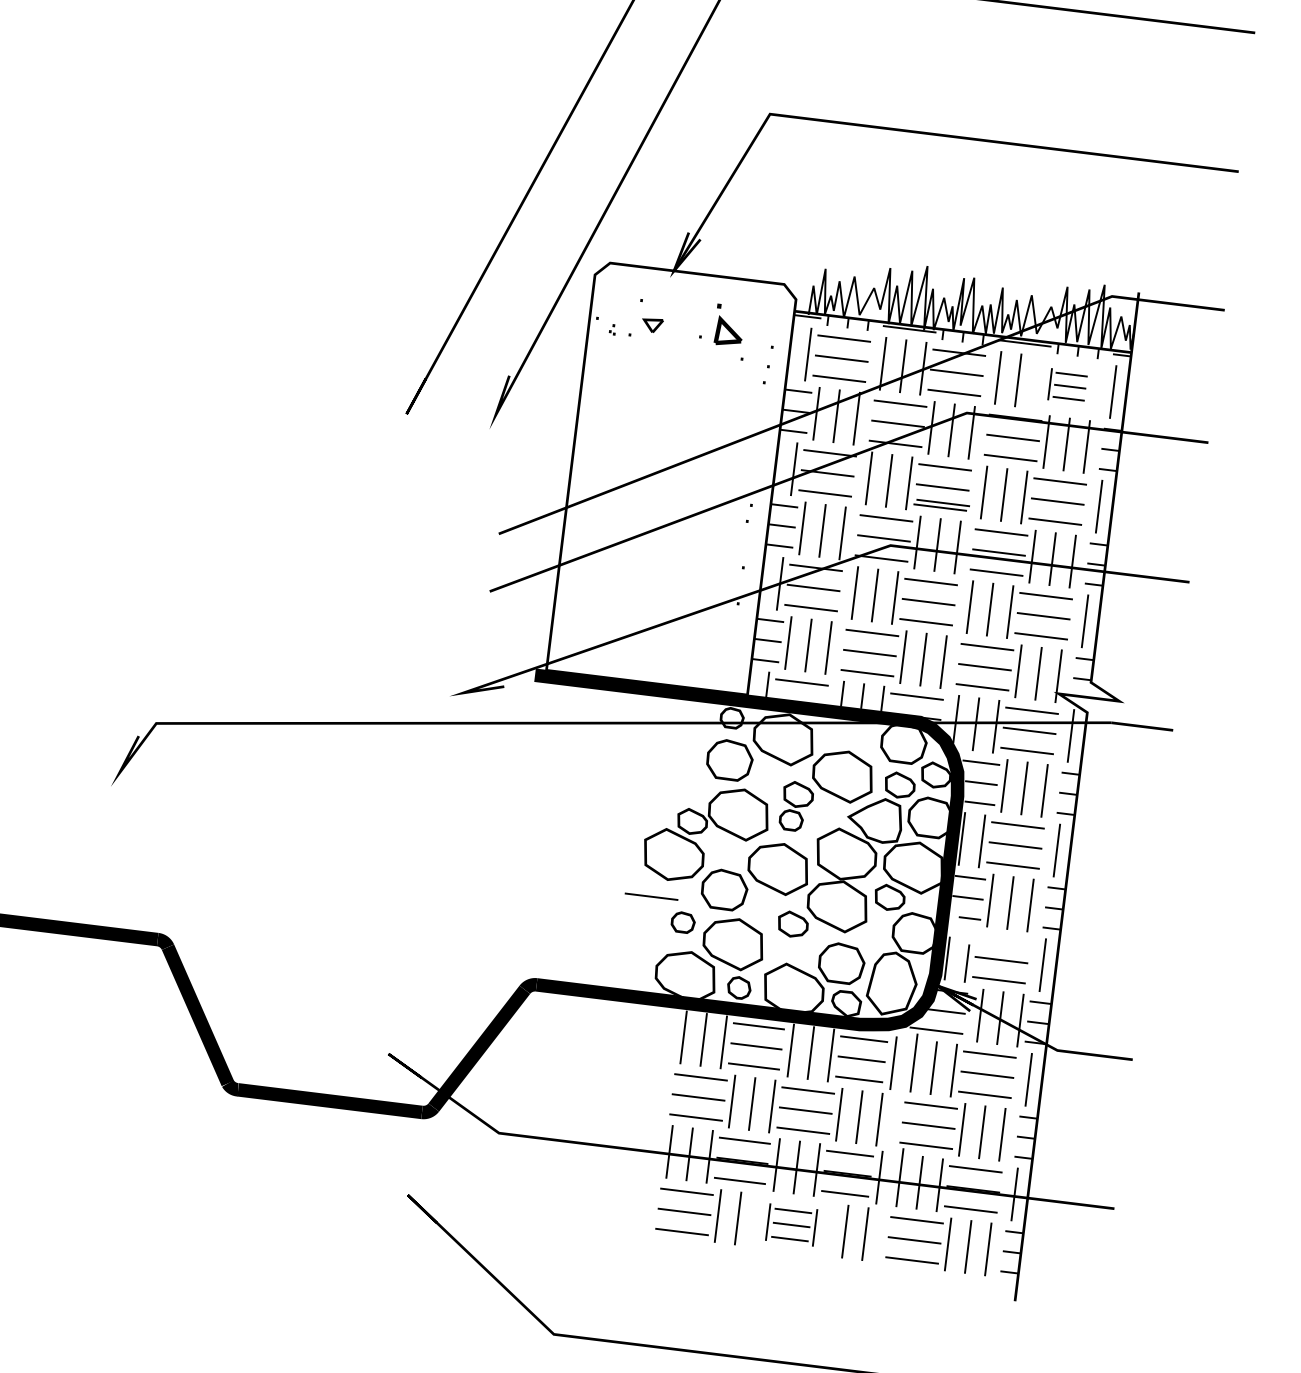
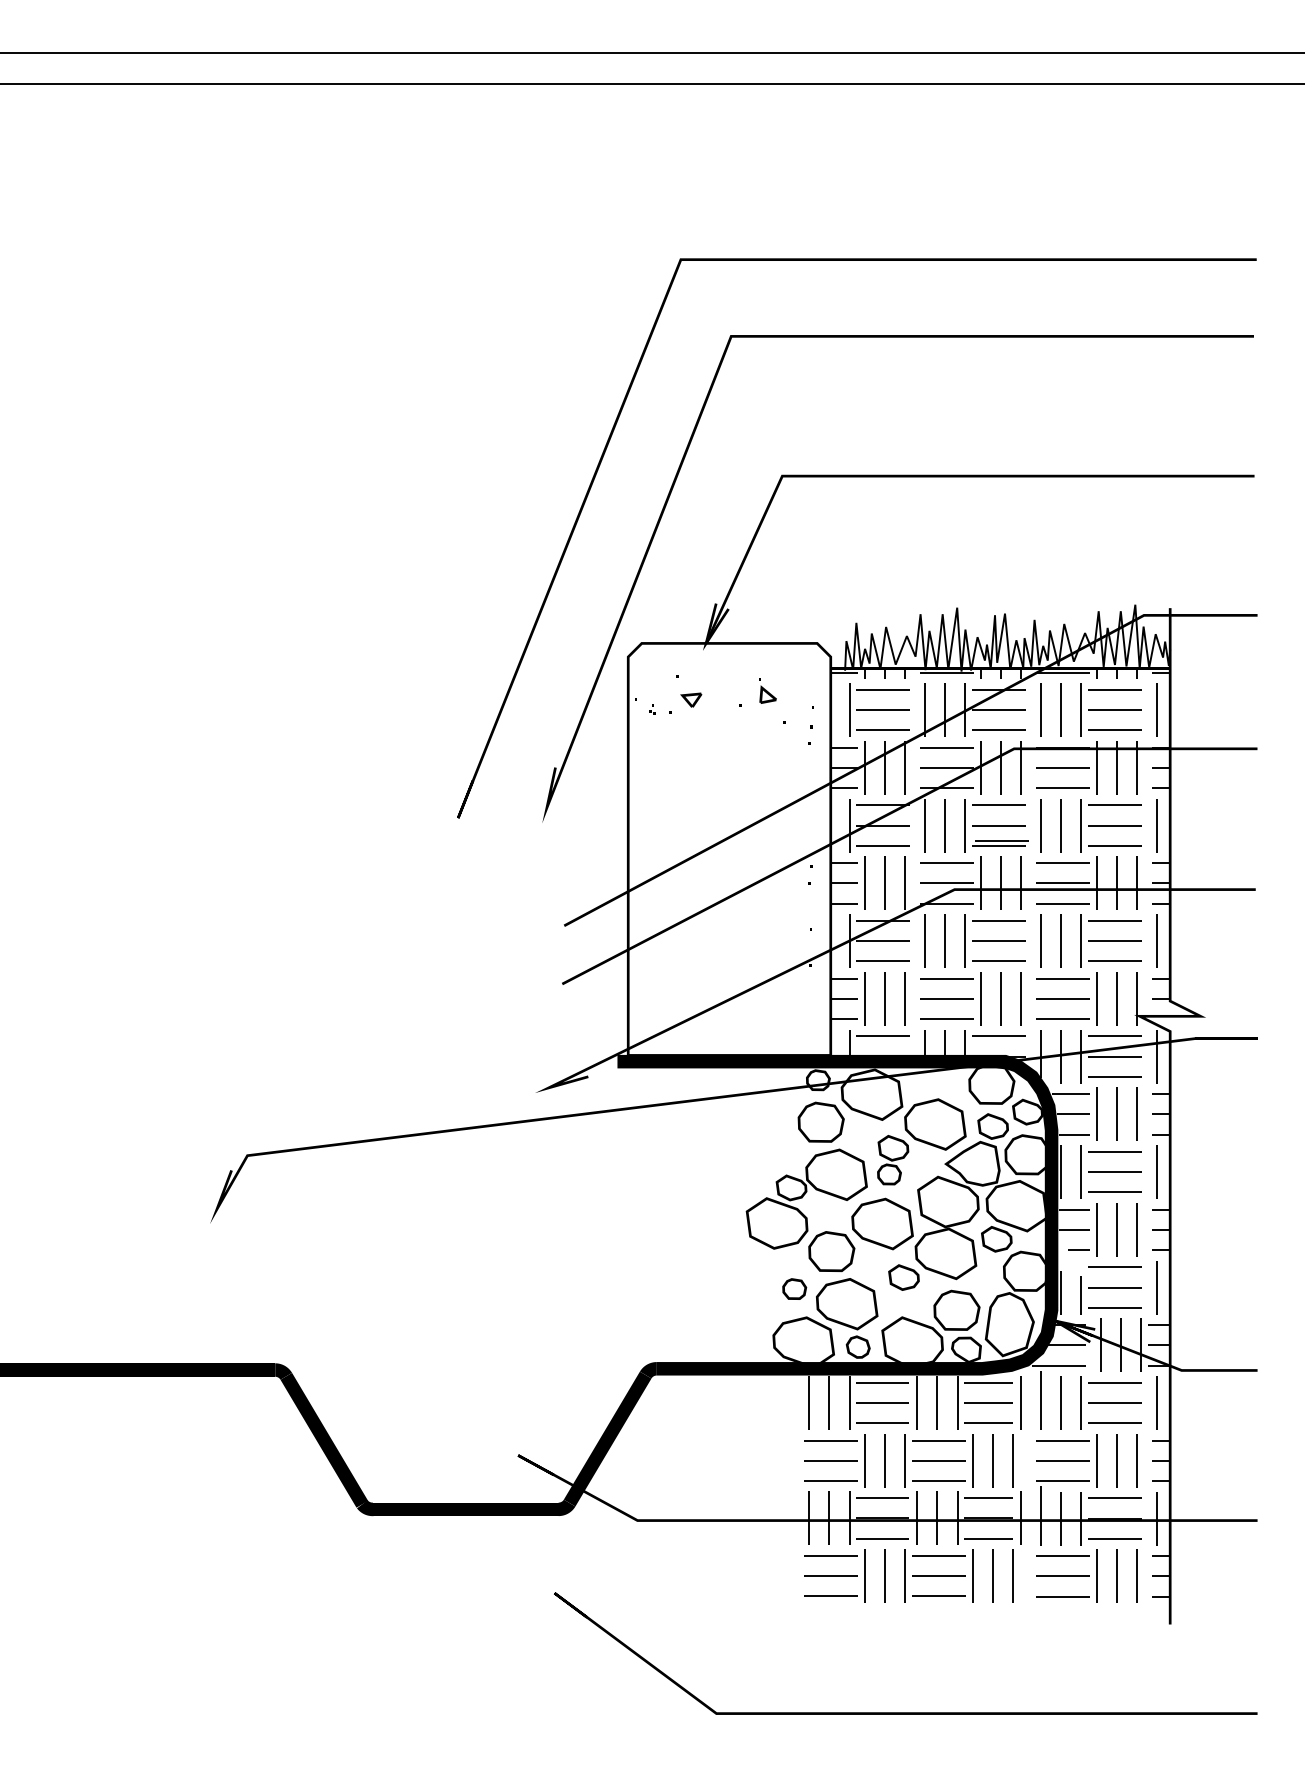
part: (729, 325) -> (767, 690), size x0.62
part: (1067, 385) -> (1110, 709), size x1.67
line: (651, 895) -> (1114, 1266), moved
part: (791, 1224) -> (938, 1575), size x1.43

